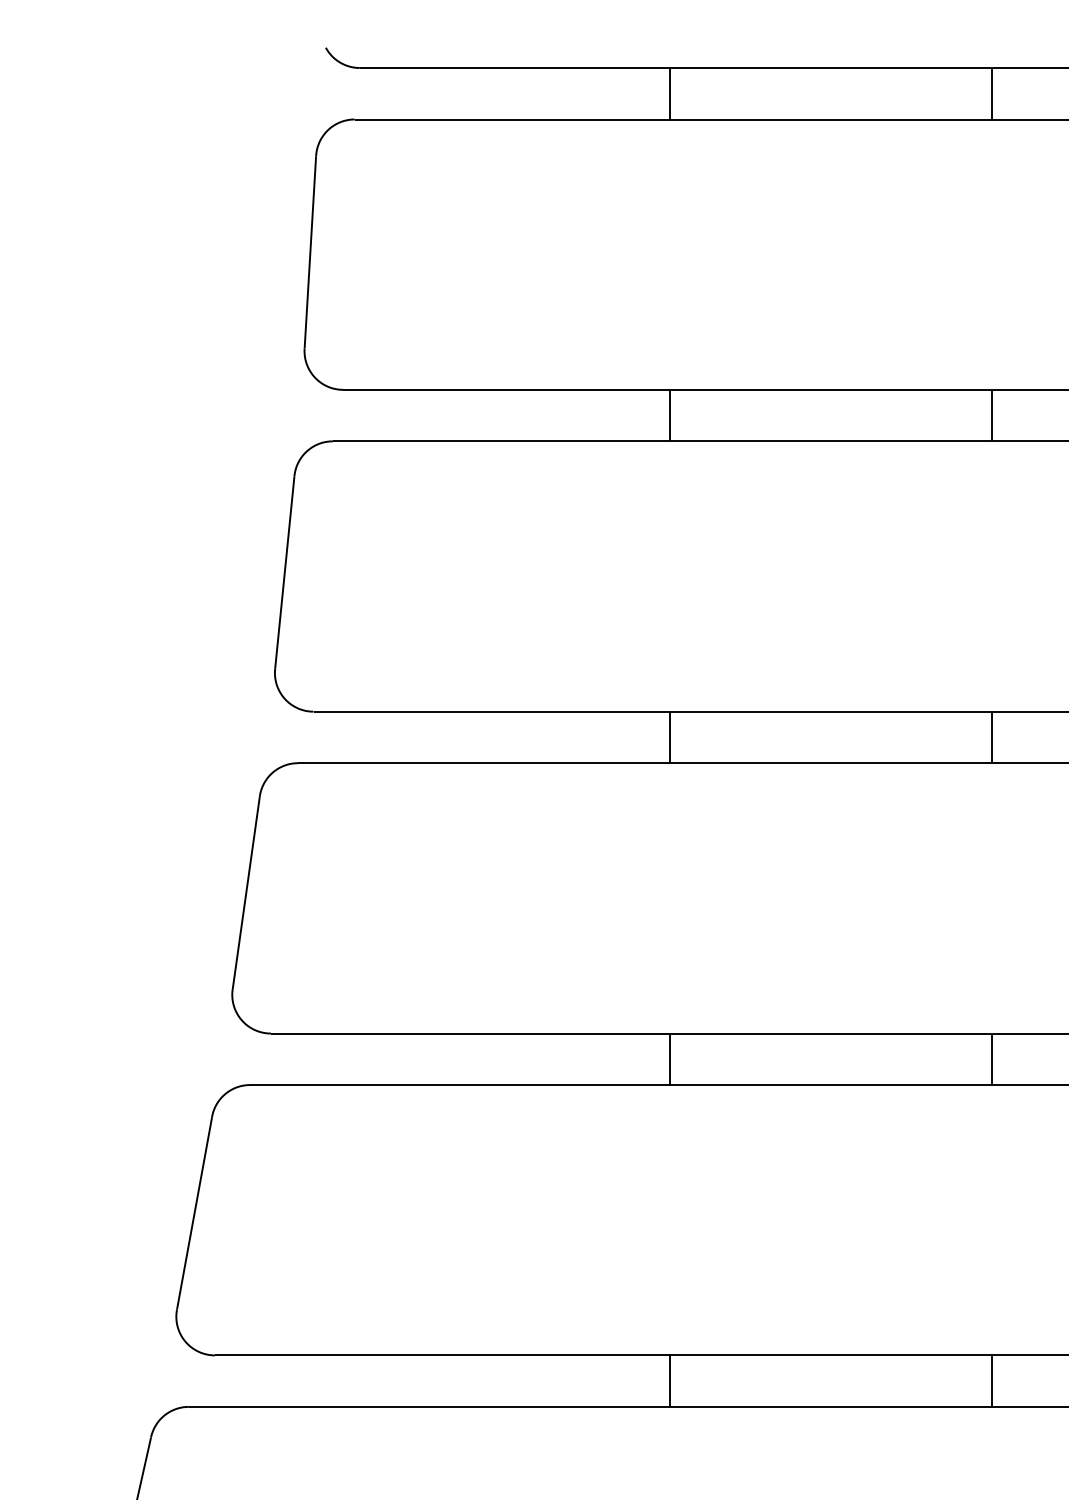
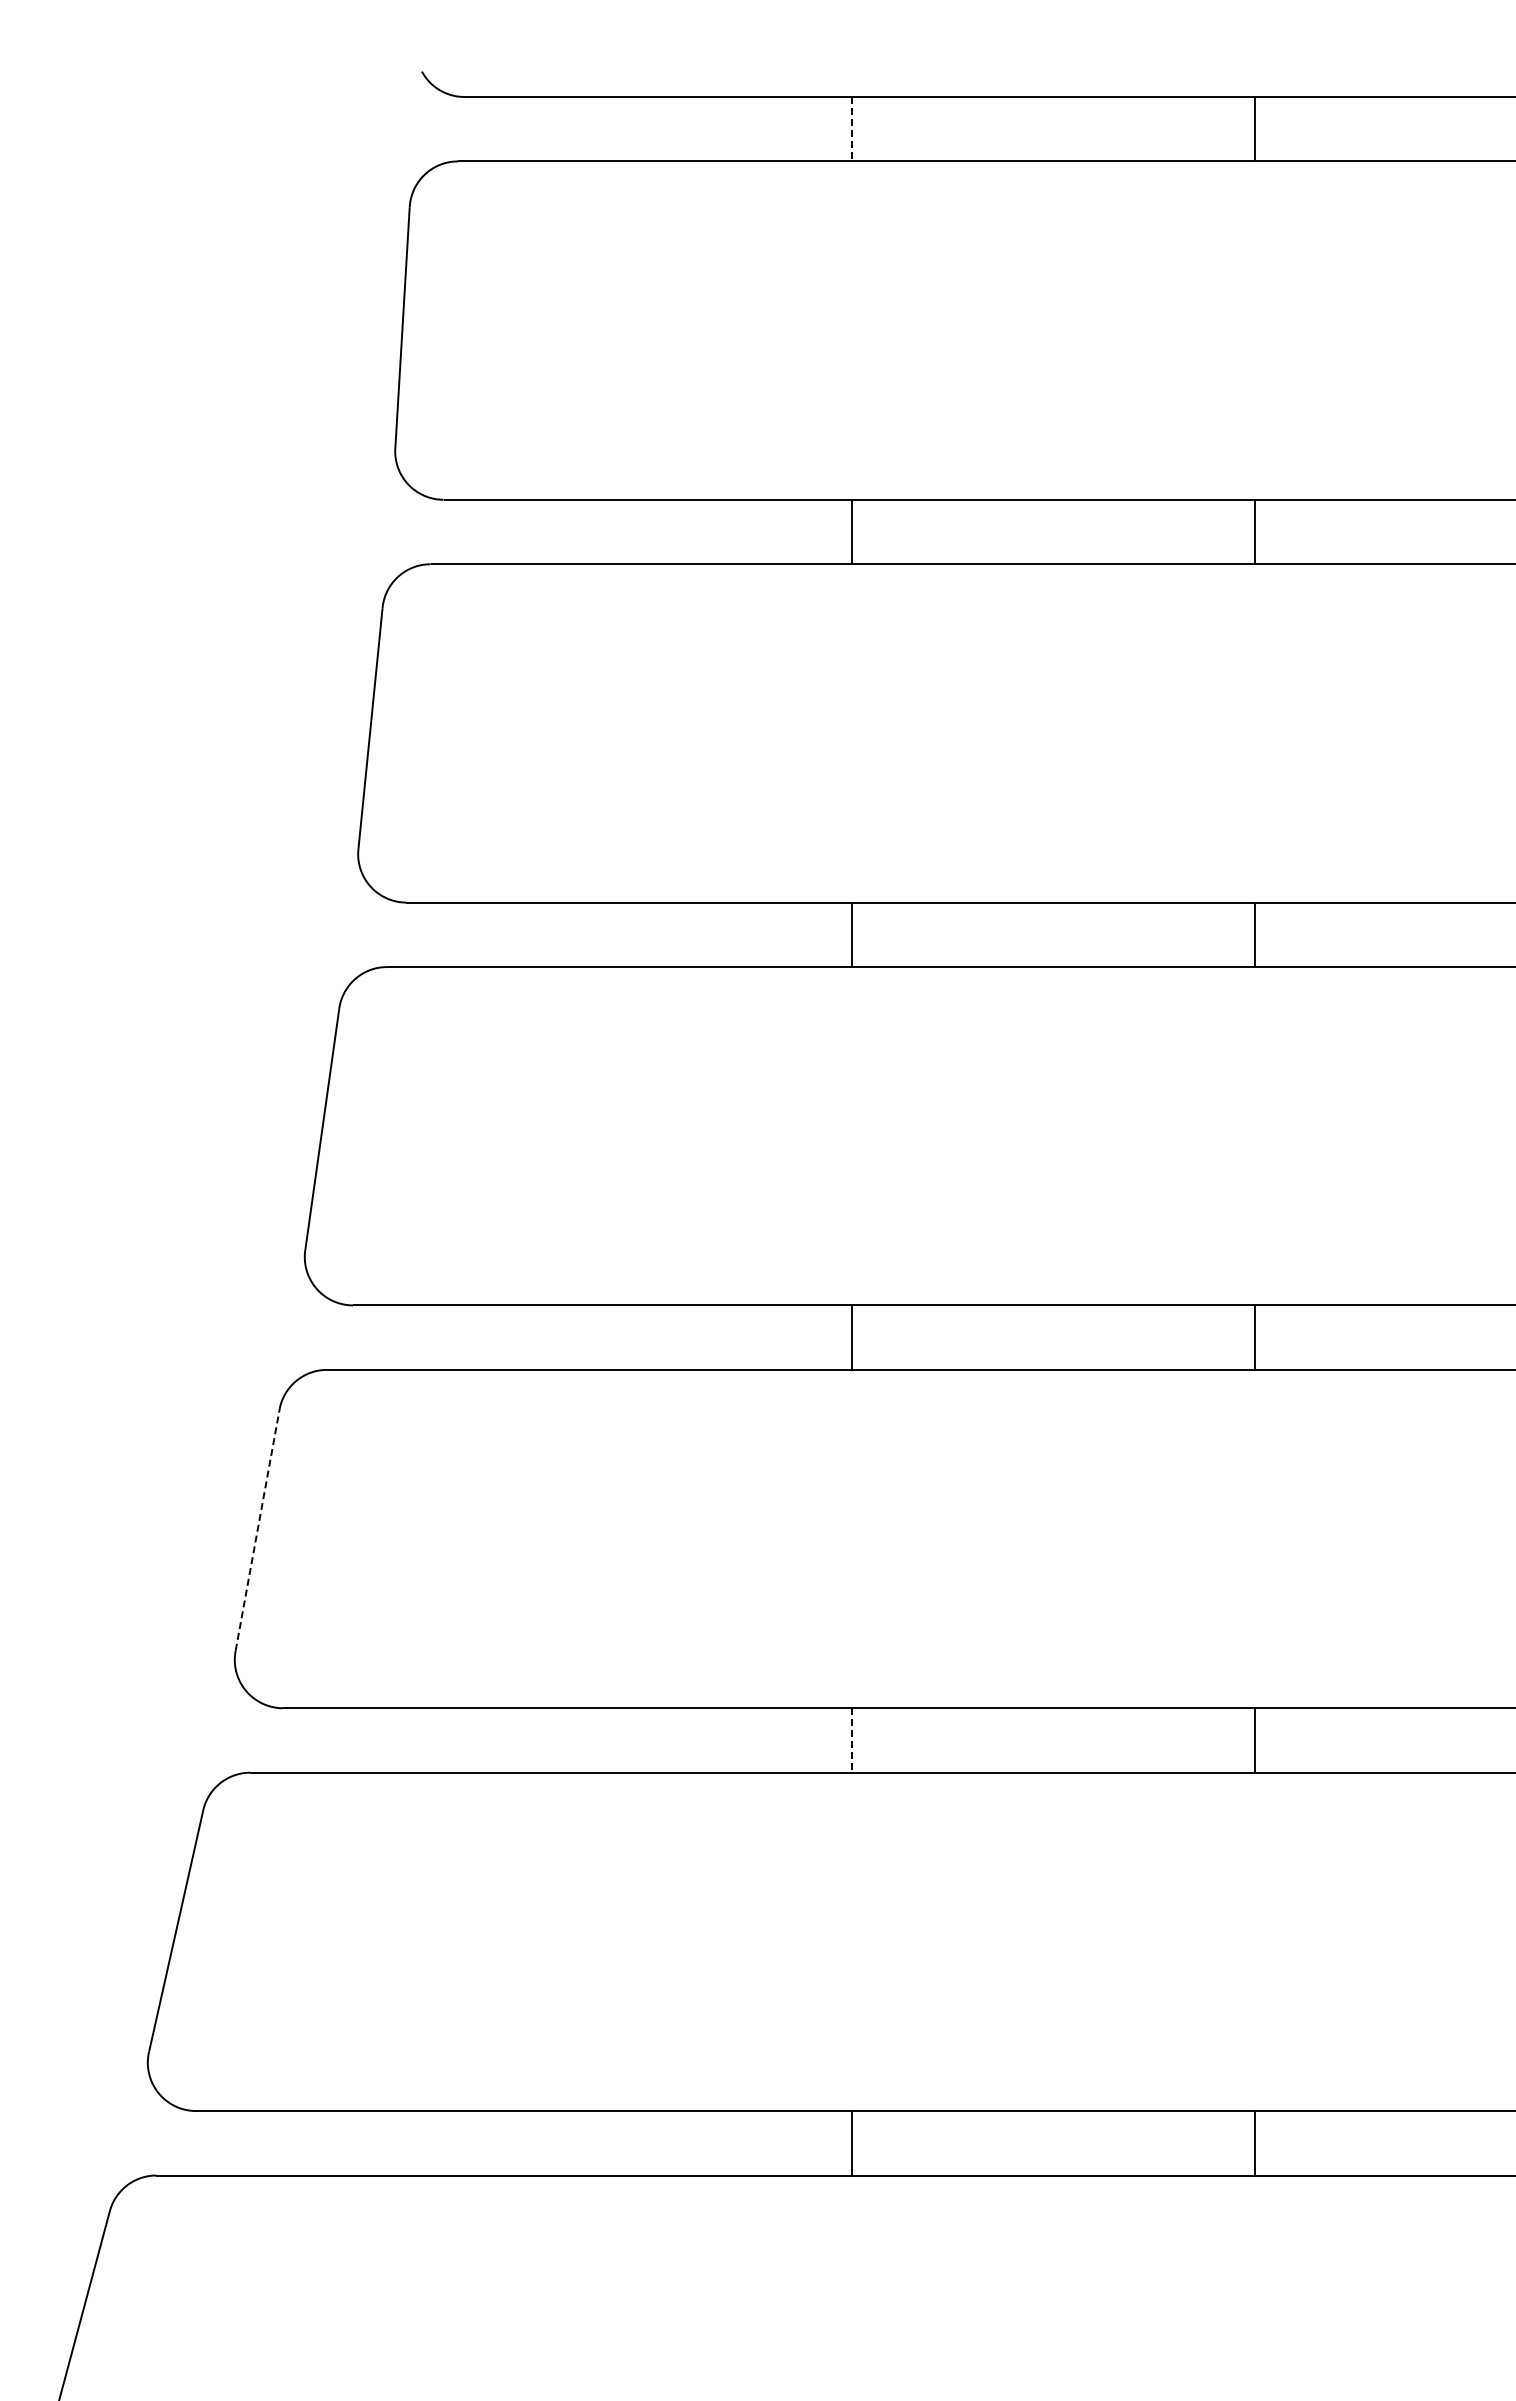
line: (669, 93) -> (852, 129), solid -> dashed
line: (194, 1212) -> (257, 1529), solid -> dashed
line: (669, 1381) -> (852, 1740), solid -> dashed

